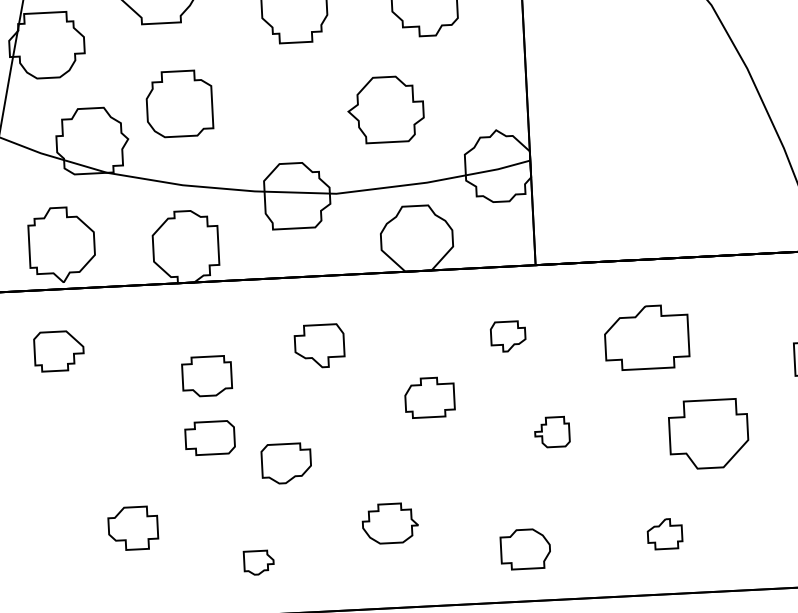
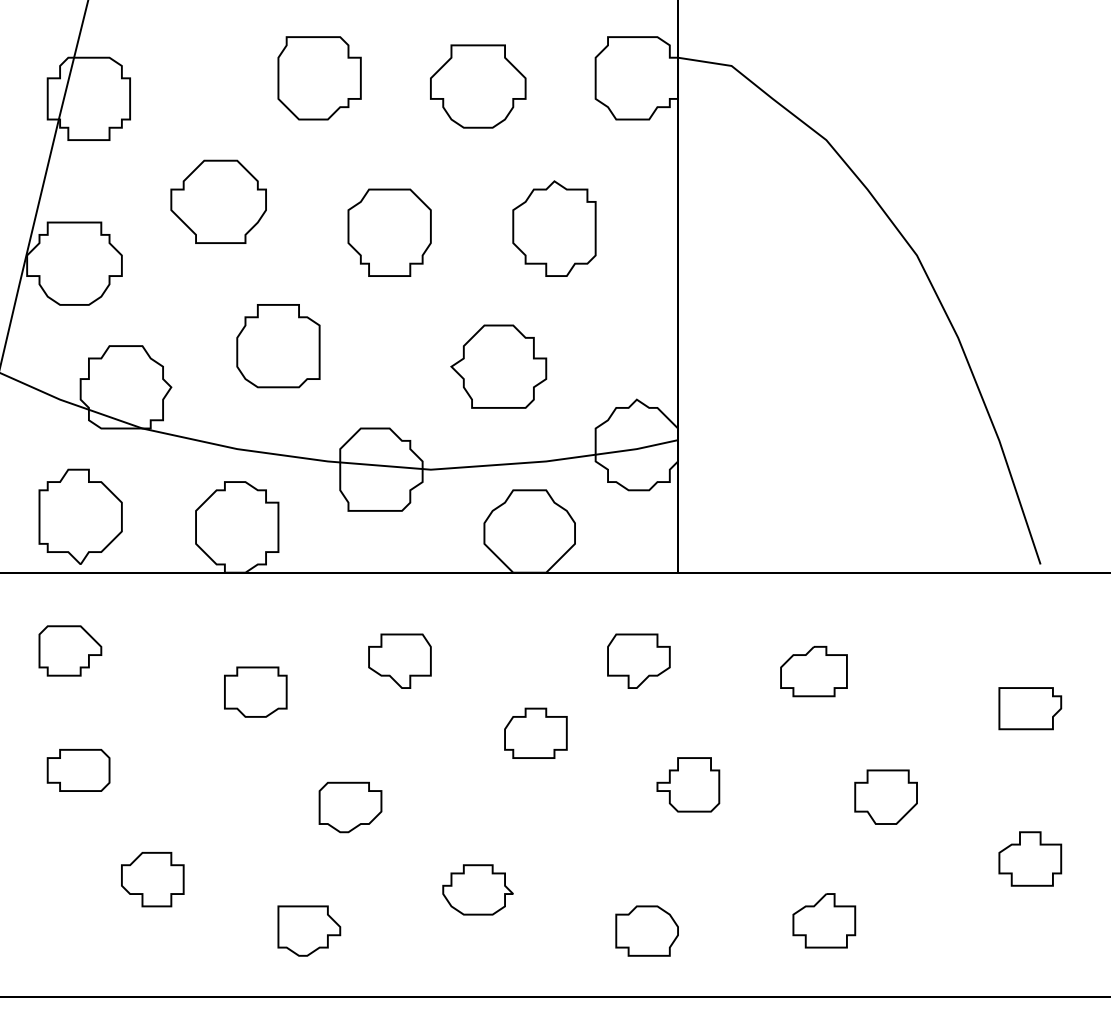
part: (179, 104) -> (278, 346), moved
part: (507, 336) -> (638, 660), size x1.43
part: (646, 337) -> (813, 671), size x0.62
part: (552, 431) -> (688, 784), size x1.43
part: (708, 433) -> (885, 796), size x0.62
part: (210, 438) -> (78, 770), moved
part: (665, 533) -> (824, 920), size x1.43
part: (259, 562) -> (309, 930), size x1.67

